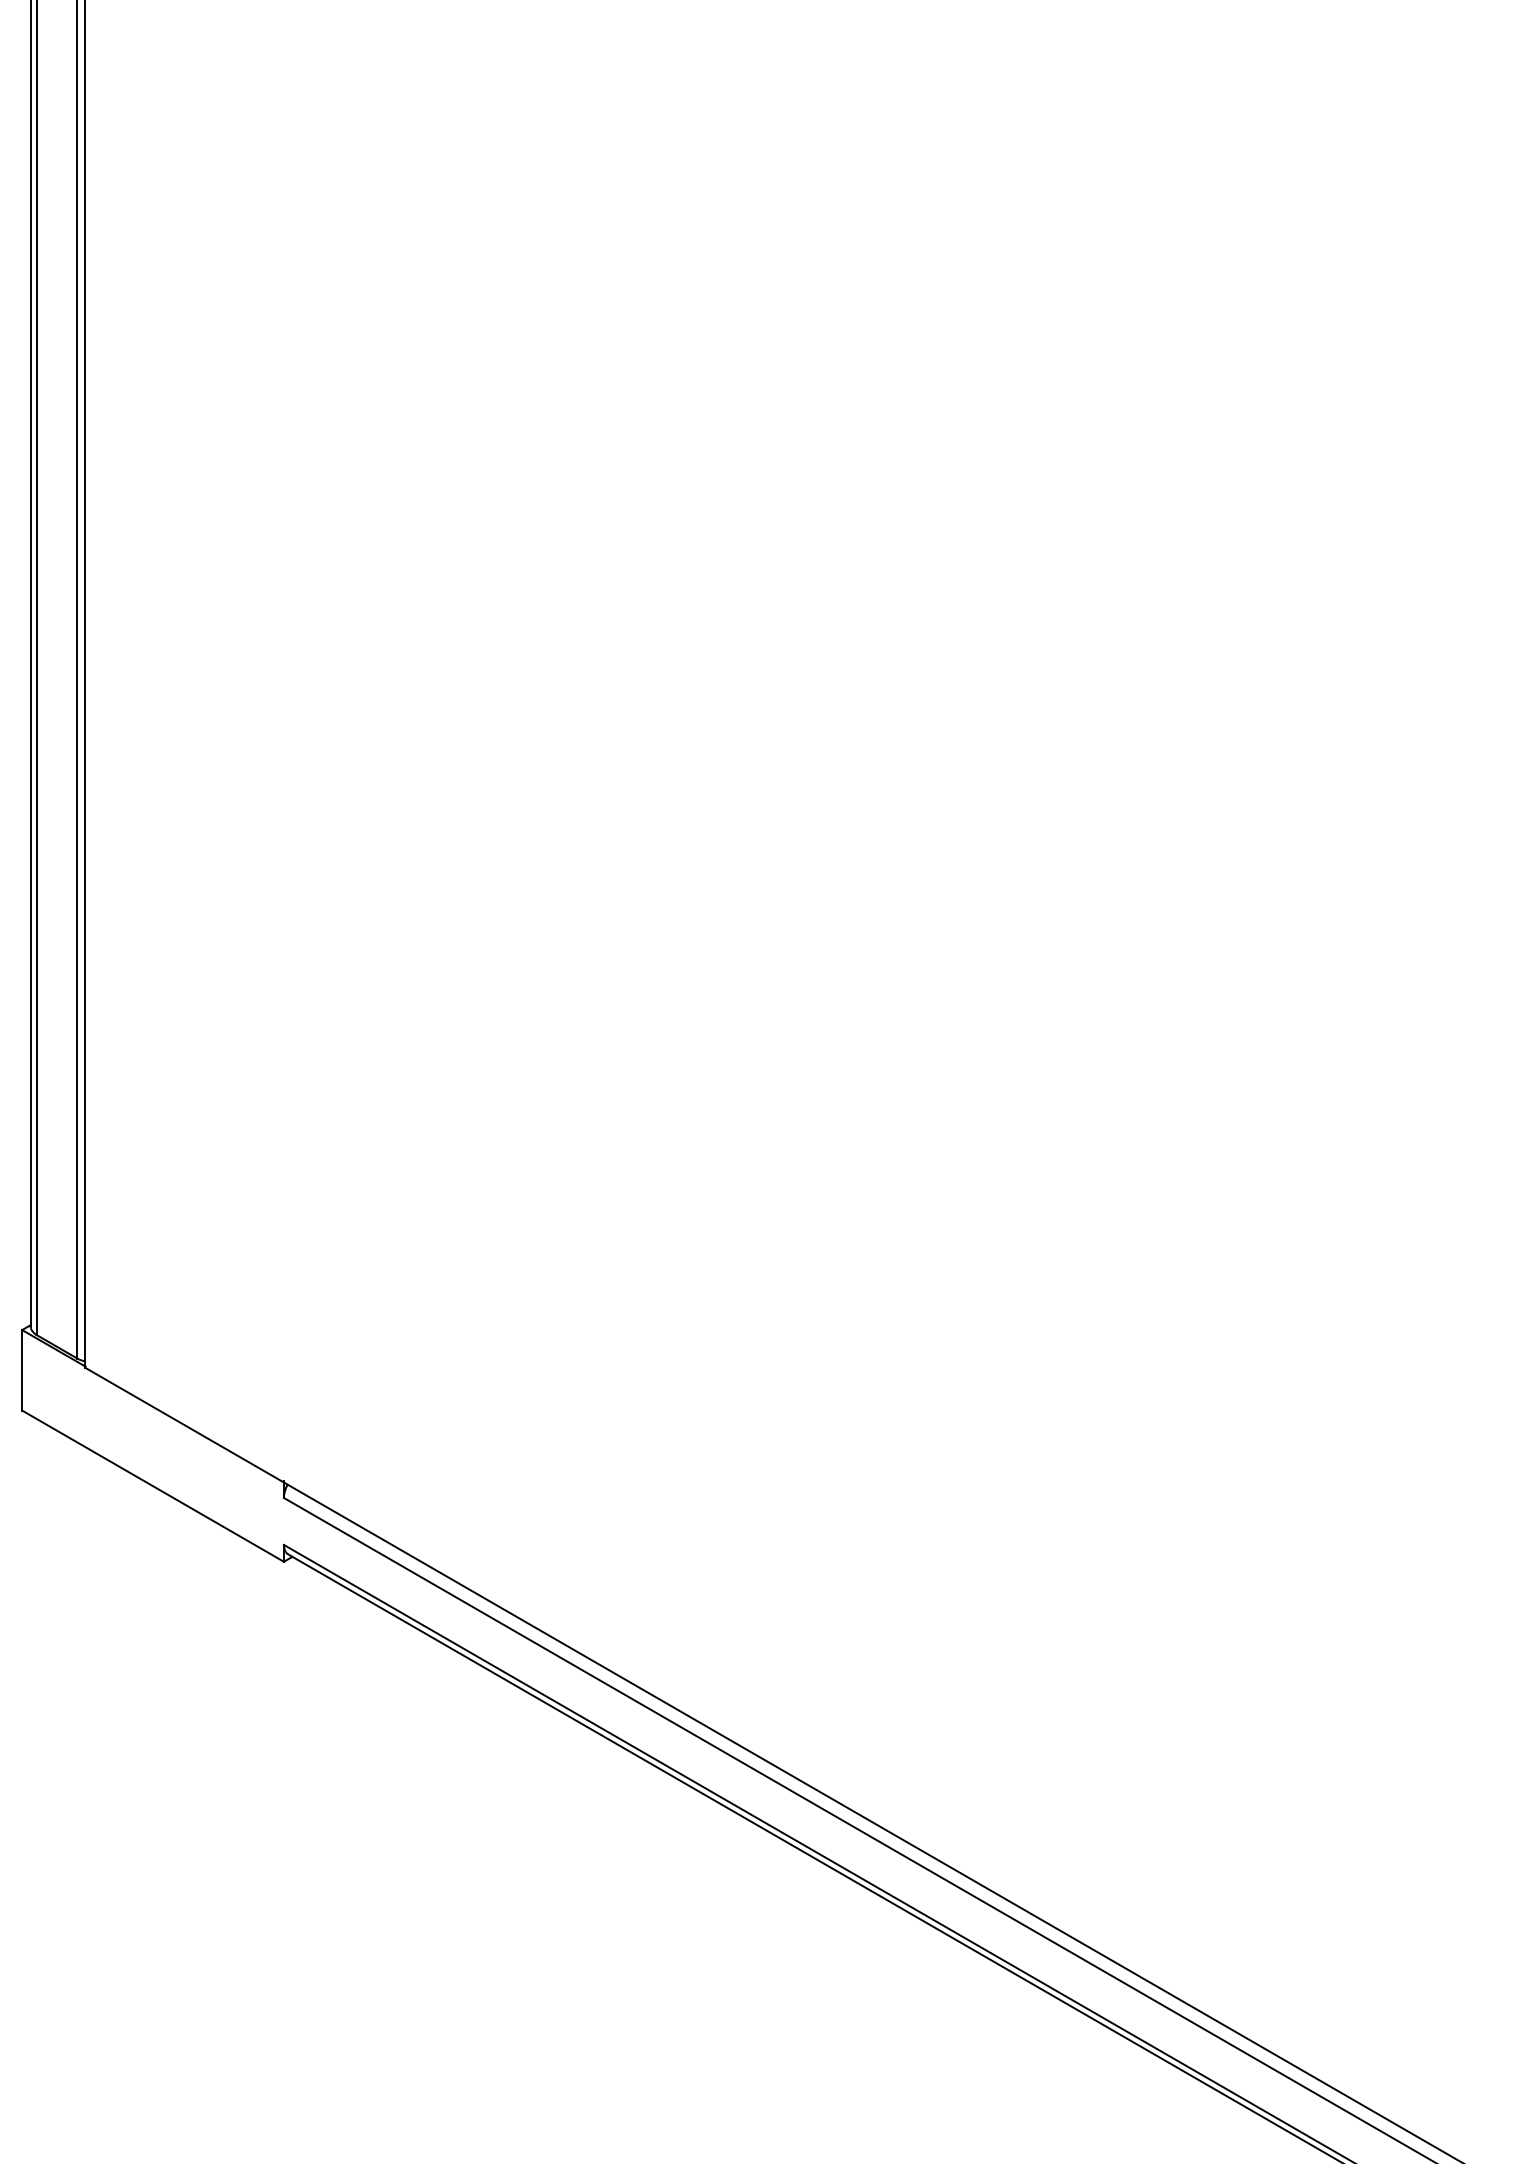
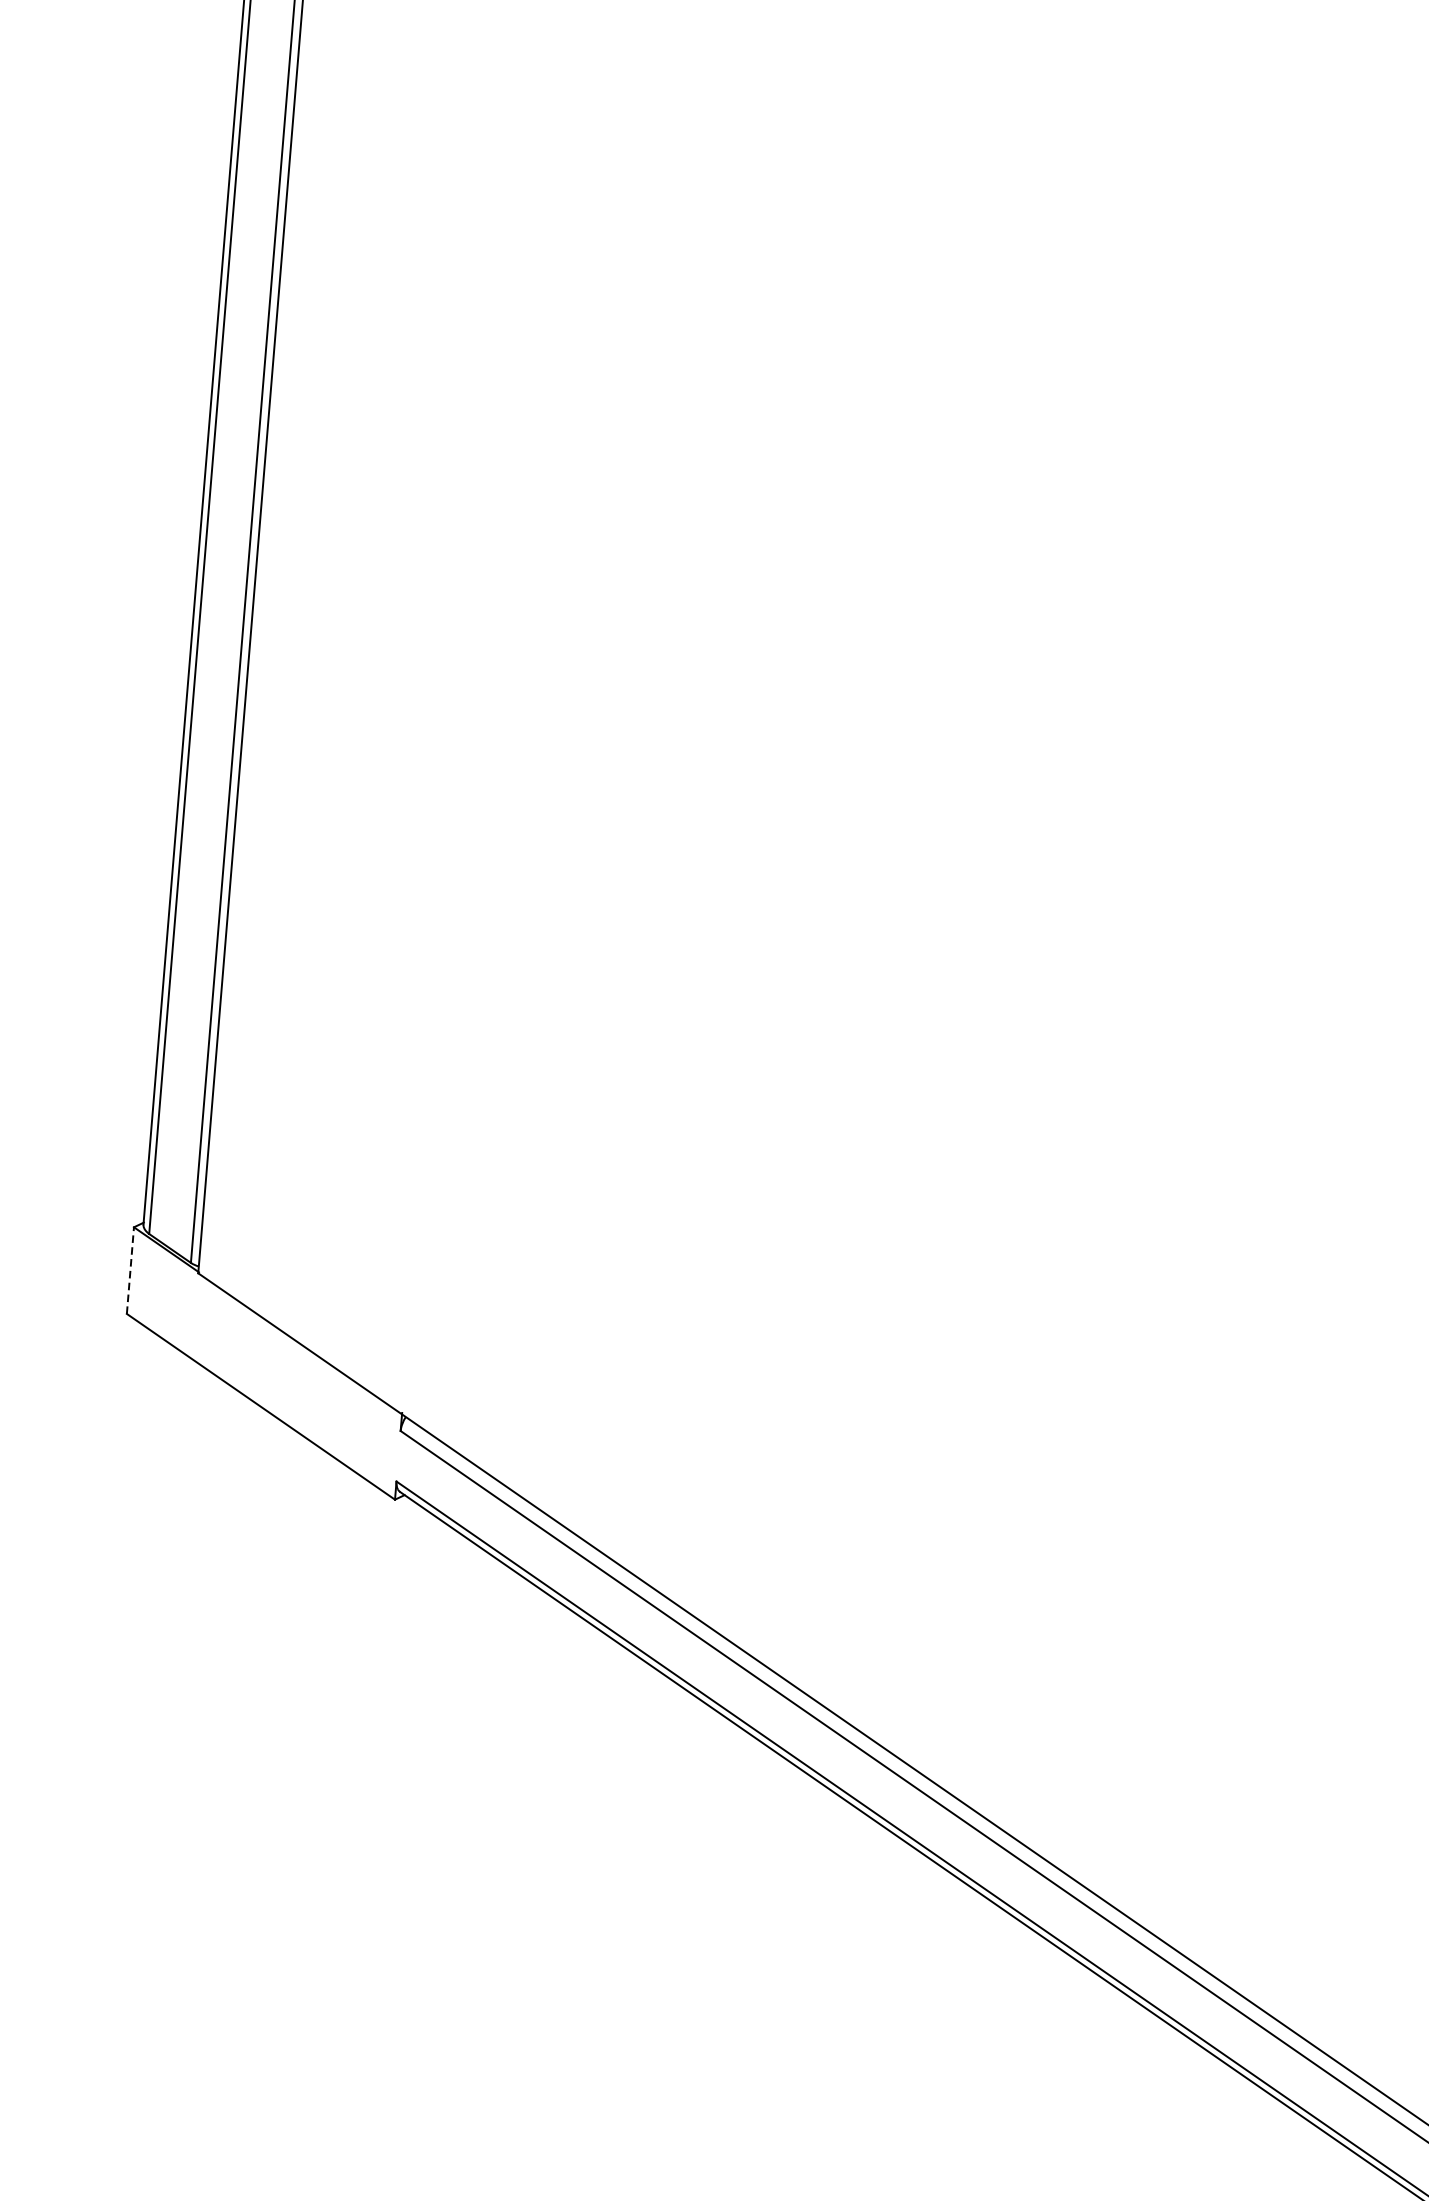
line: (22, 1369) -> (130, 1269), solid -> dashed

